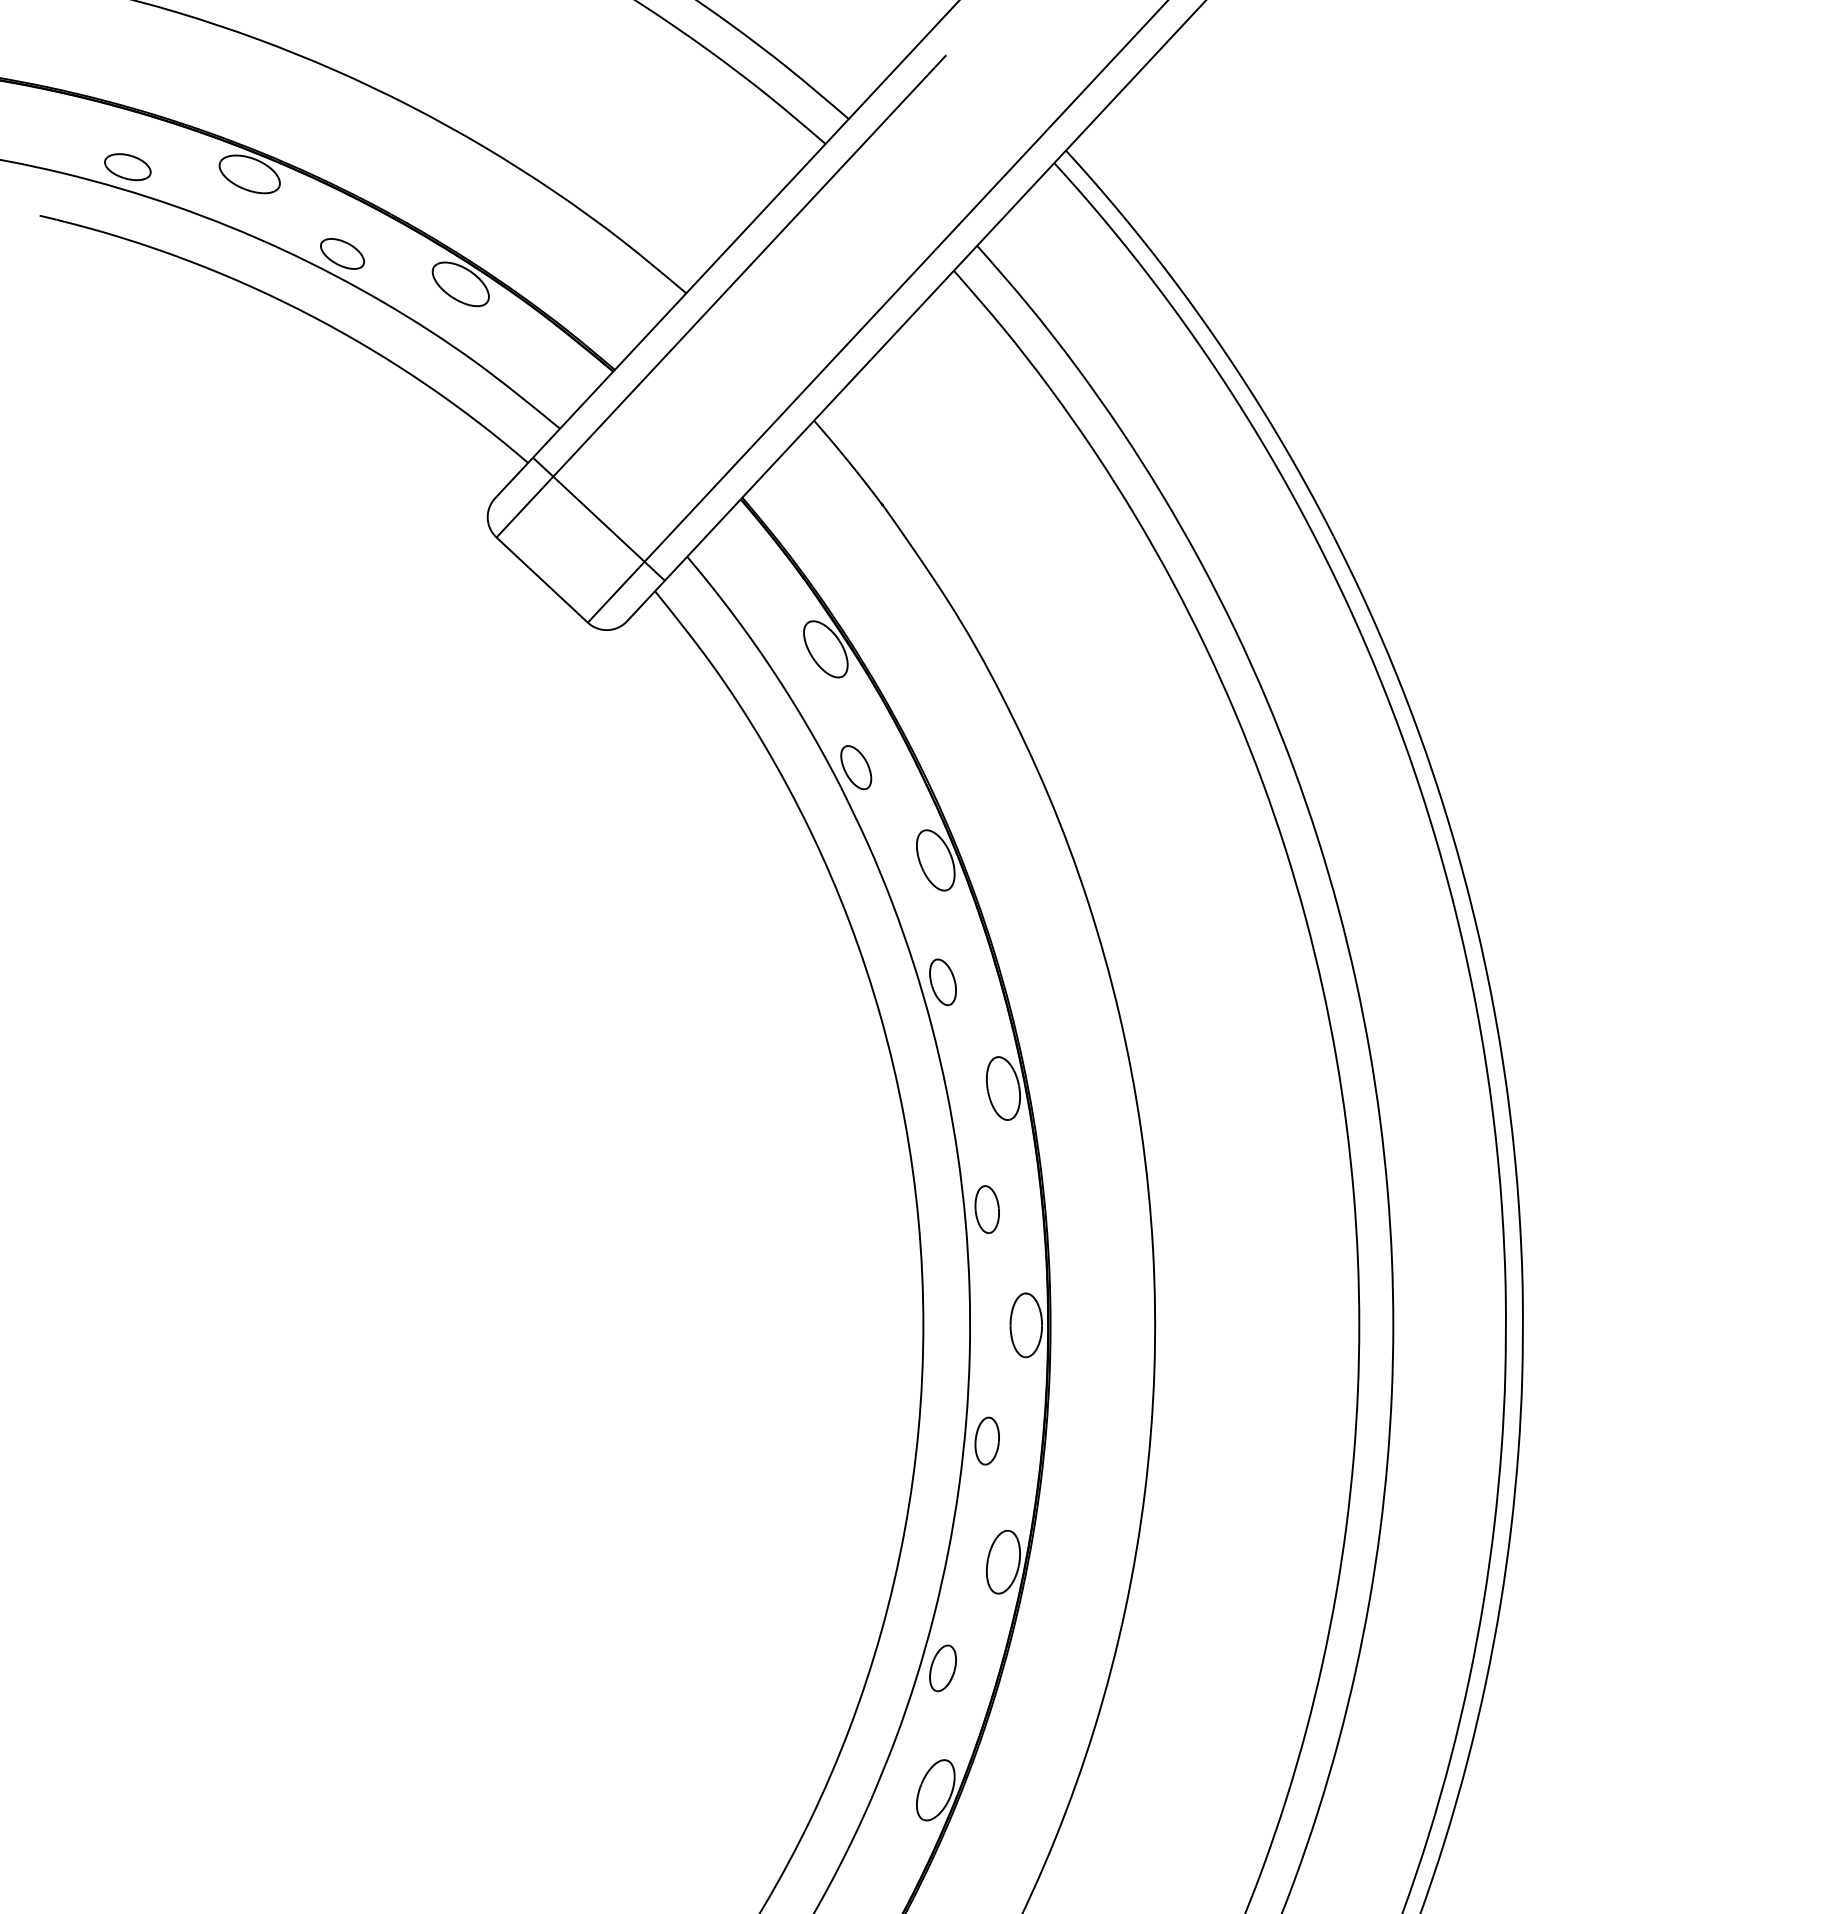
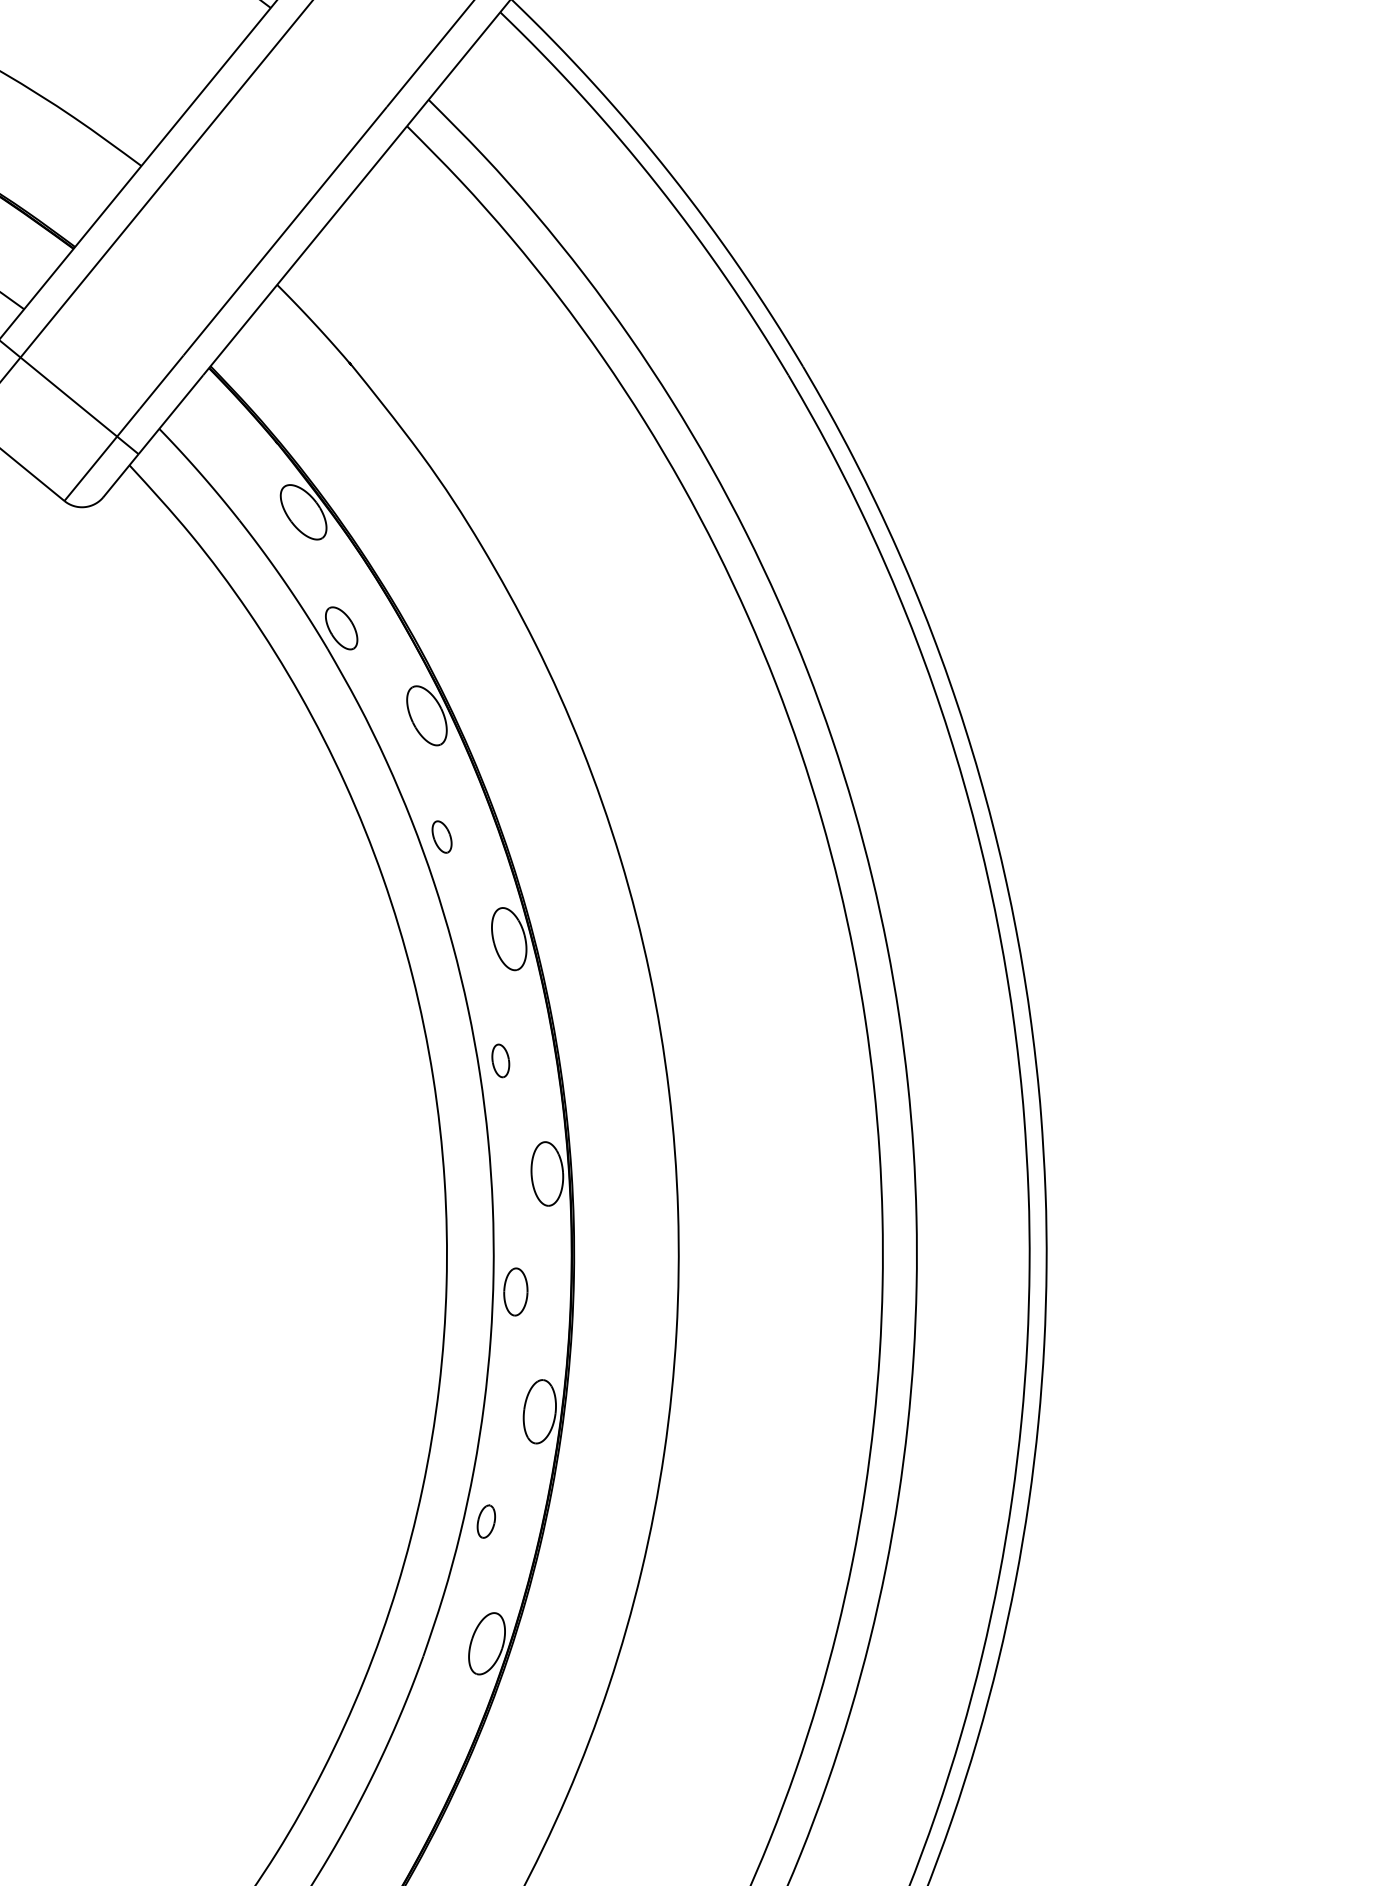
part: (942, 982) -> (441, 837), size x0.7
part: (986, 1209) -> (500, 1060), size x0.7
part: (942, 1668) -> (485, 1521), size x0.7

